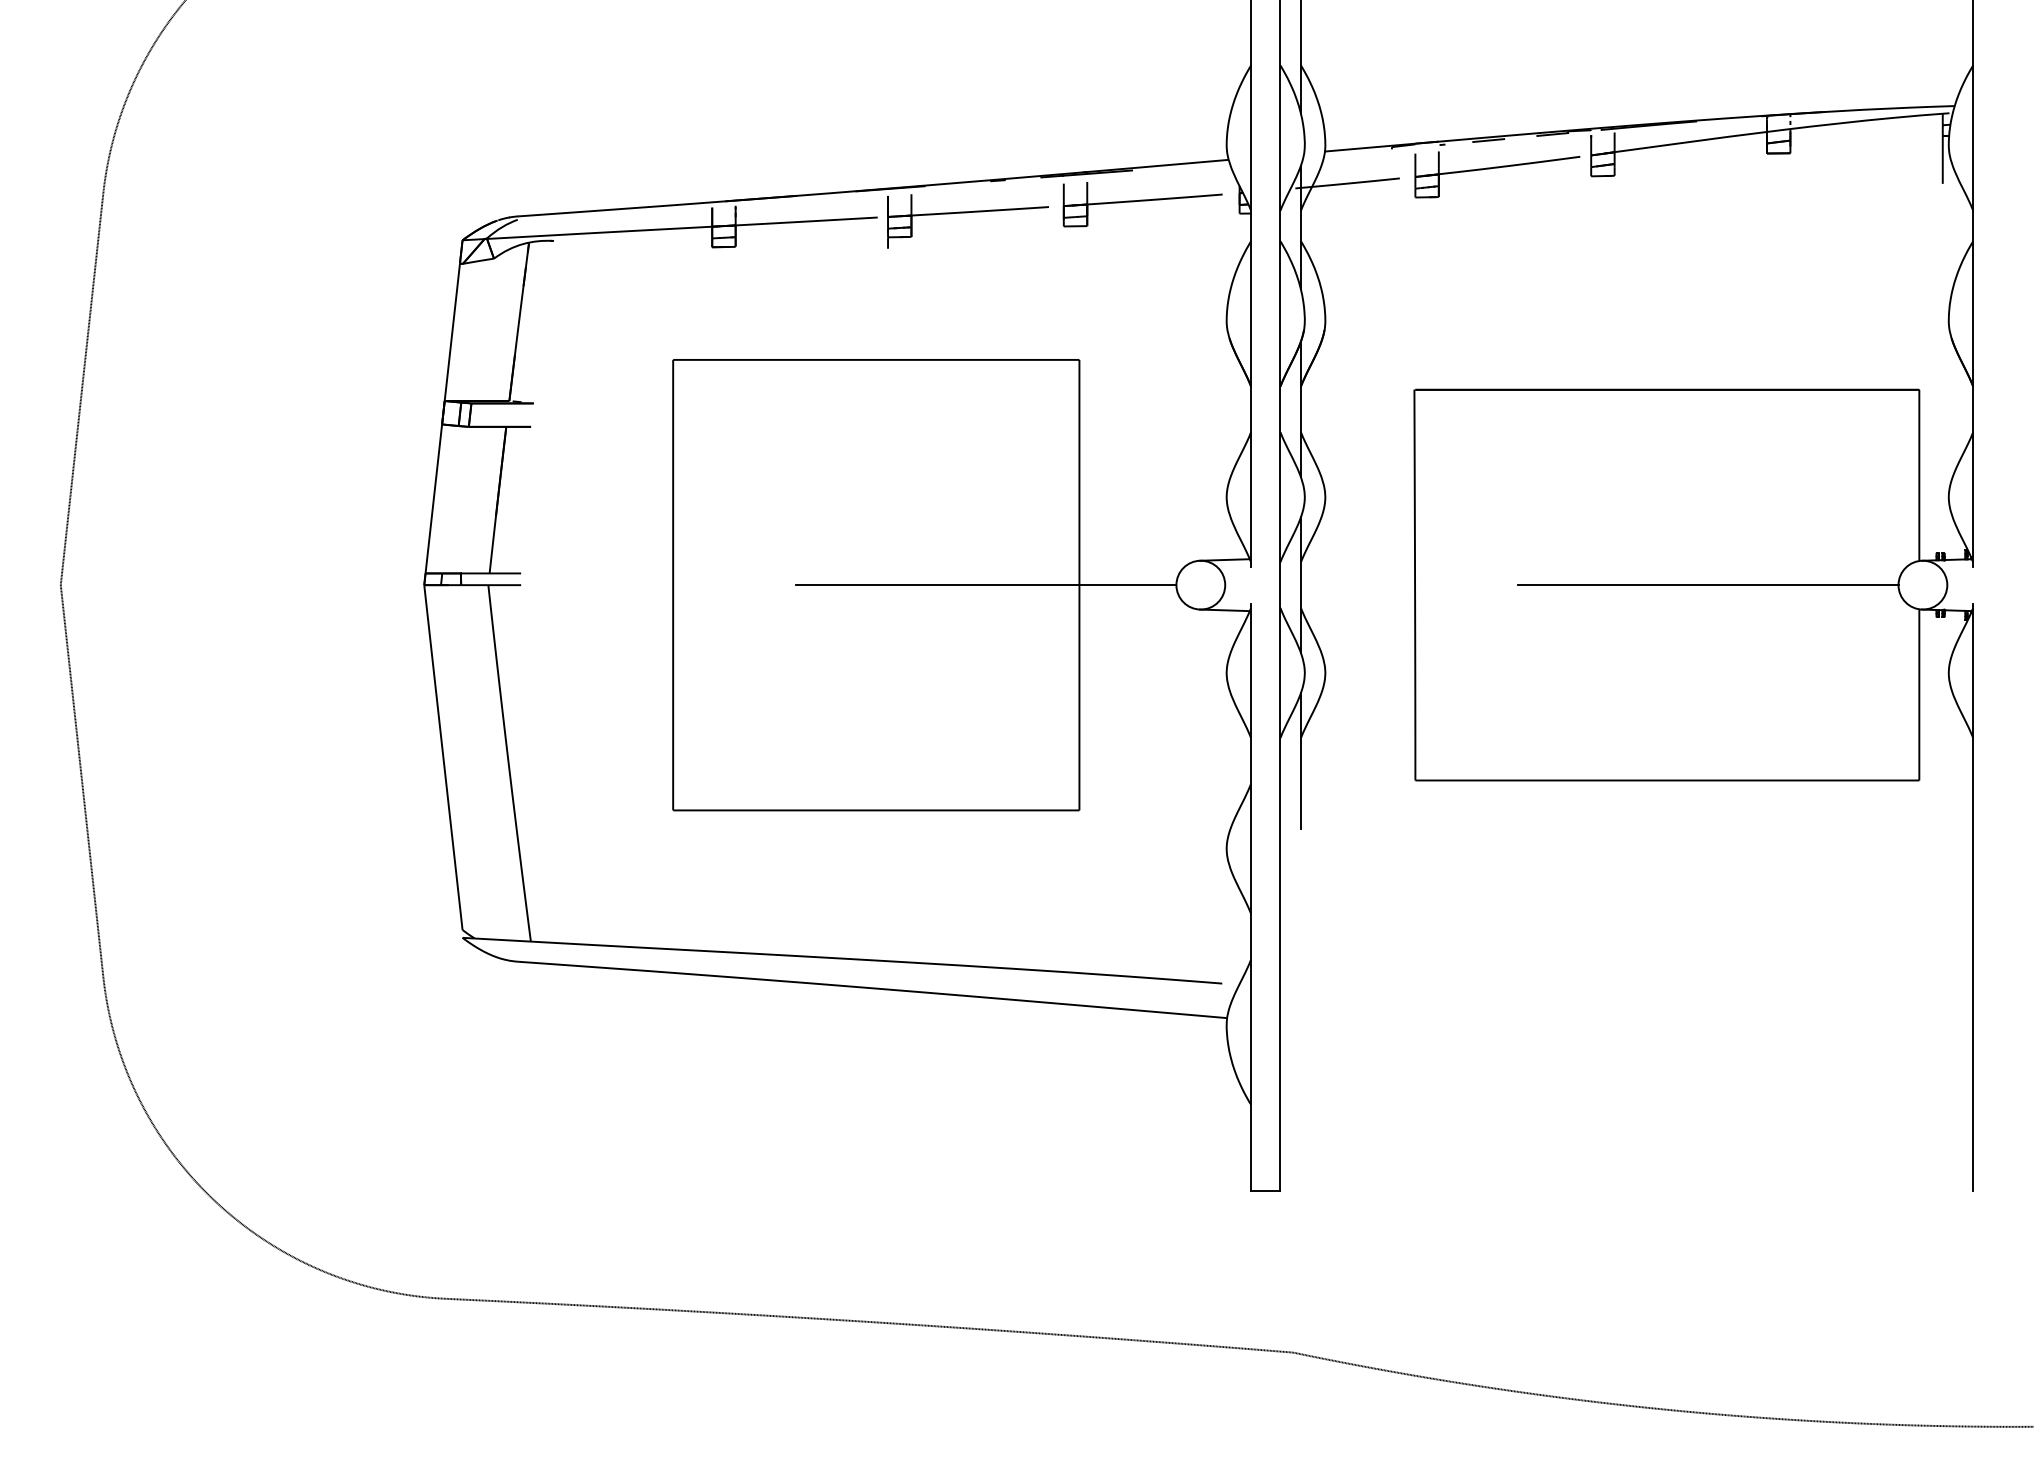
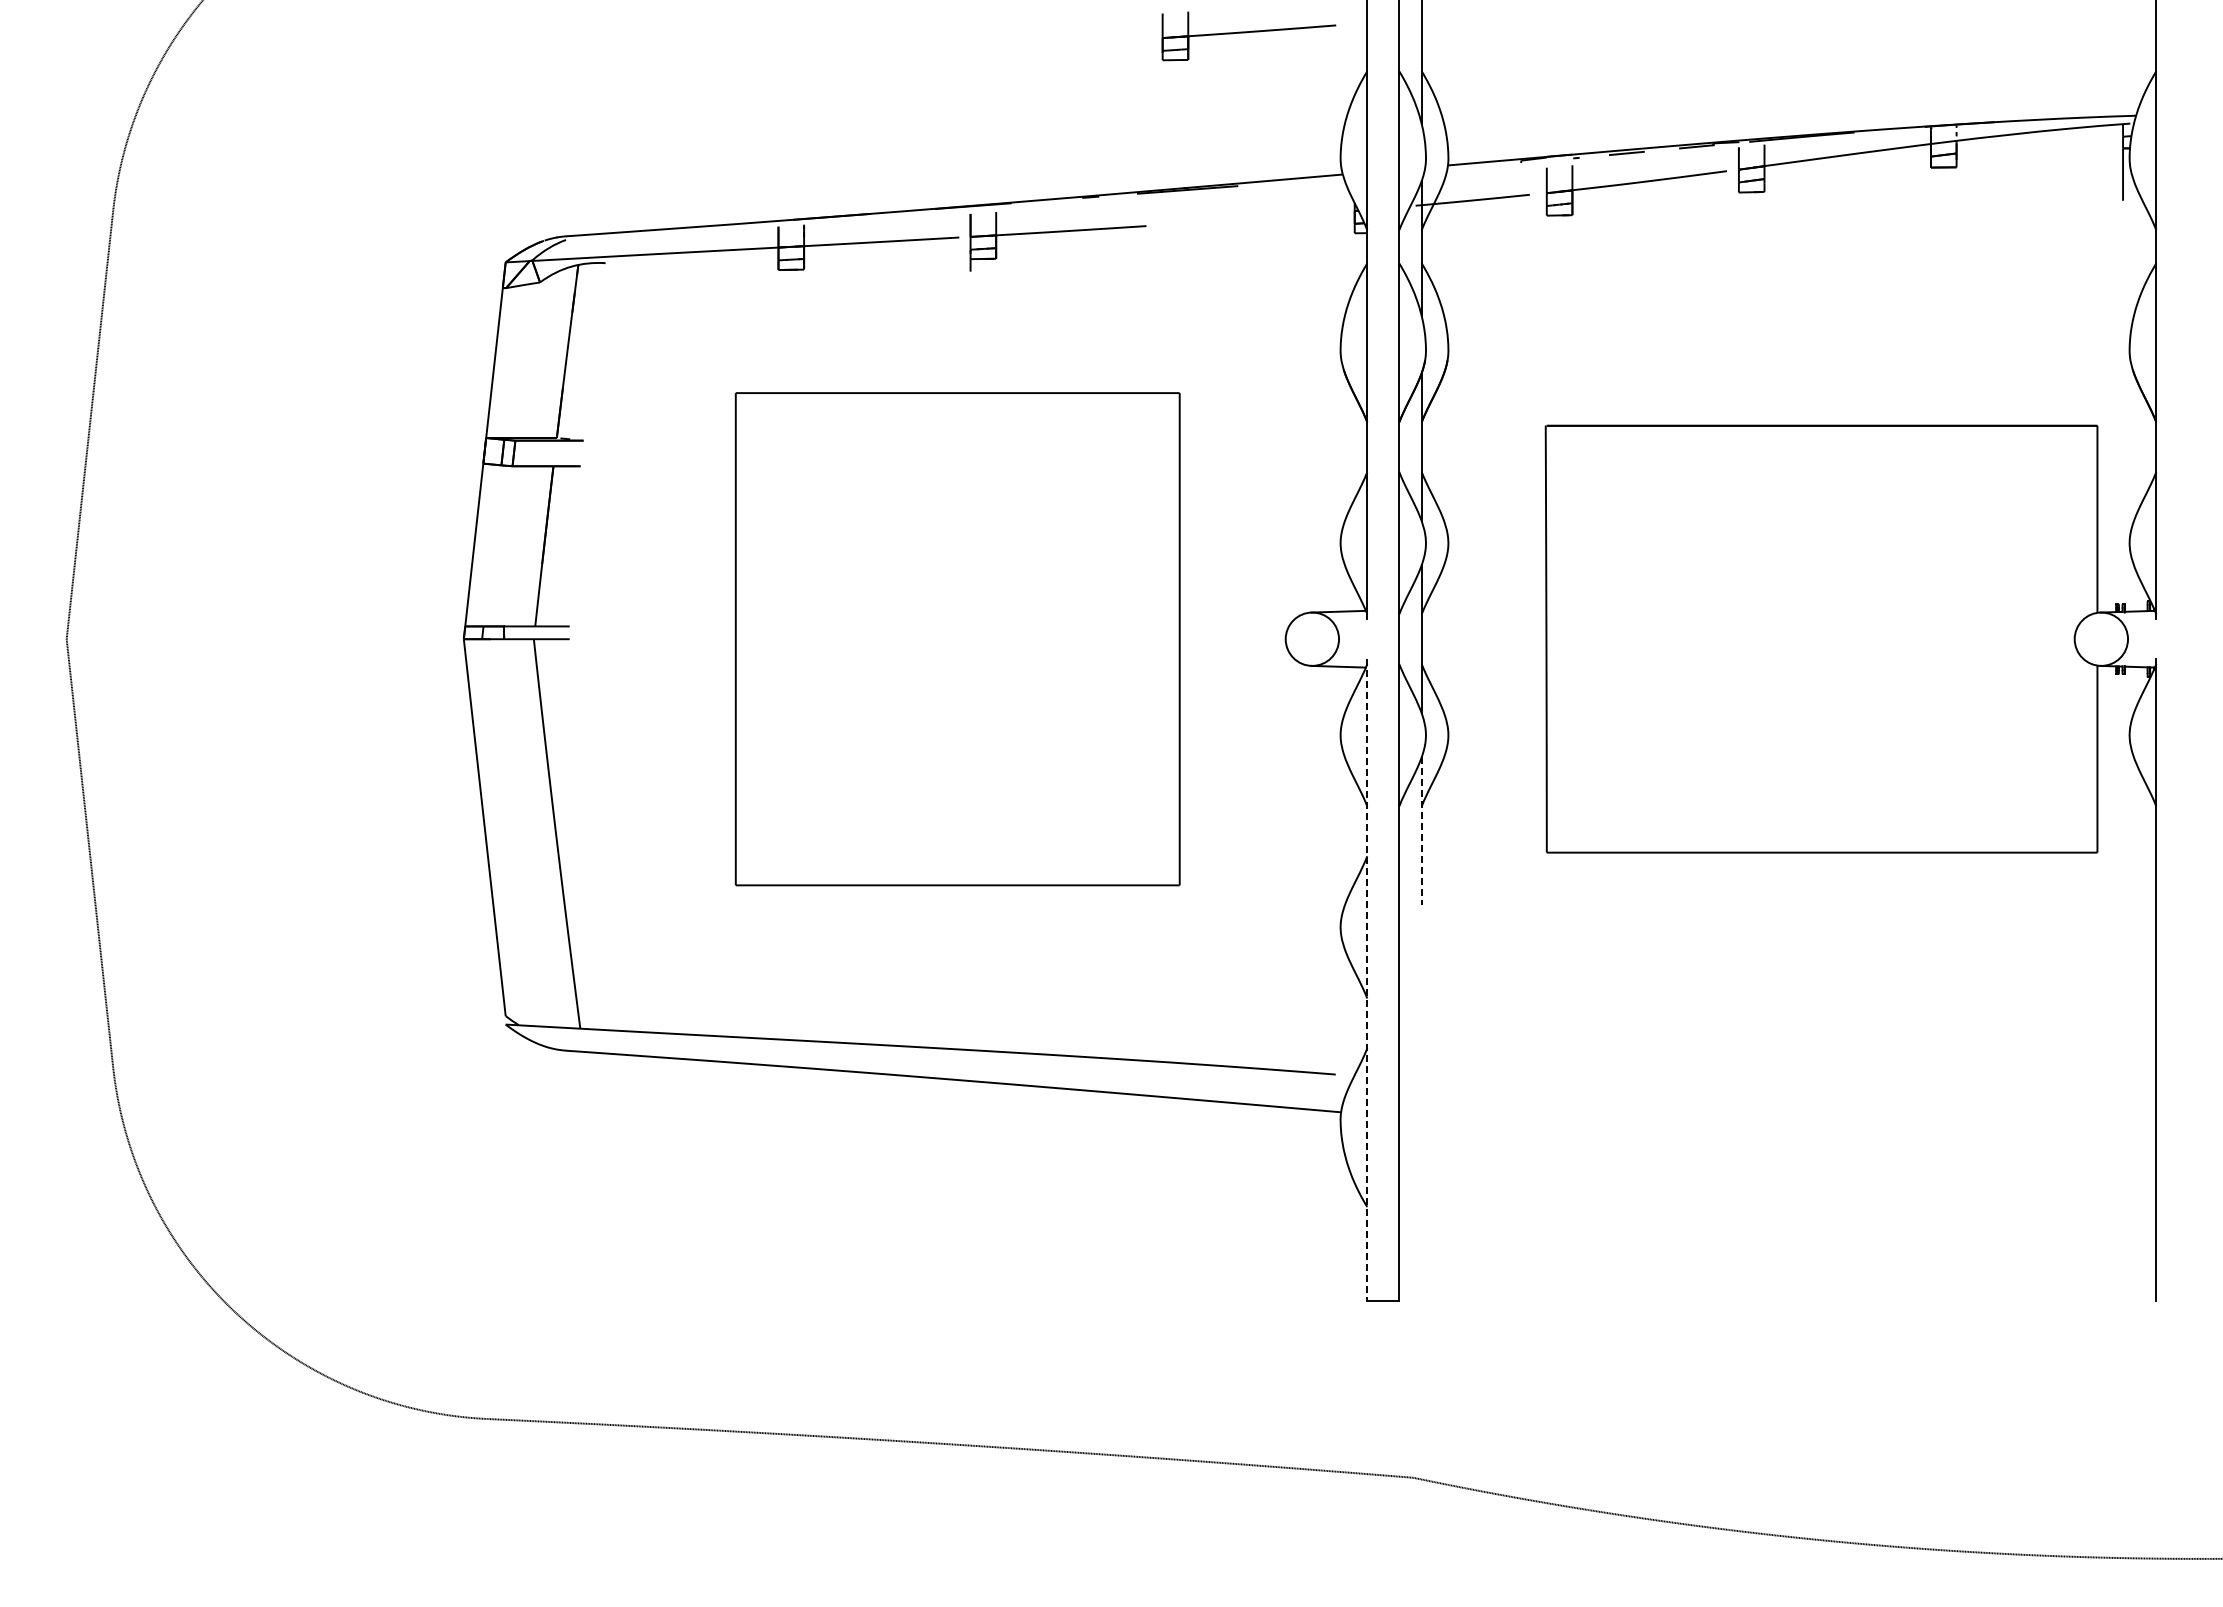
part: (1142, 204) -> (1248, 36), moved
line: (985, 585) -> (1077, 639), removed
line: (1707, 585) -> (1866, 639), removed
line: (1300, 761) -> (1421, 831), solid -> dashed
line: (1251, 897) -> (1367, 980), solid -> dashed

